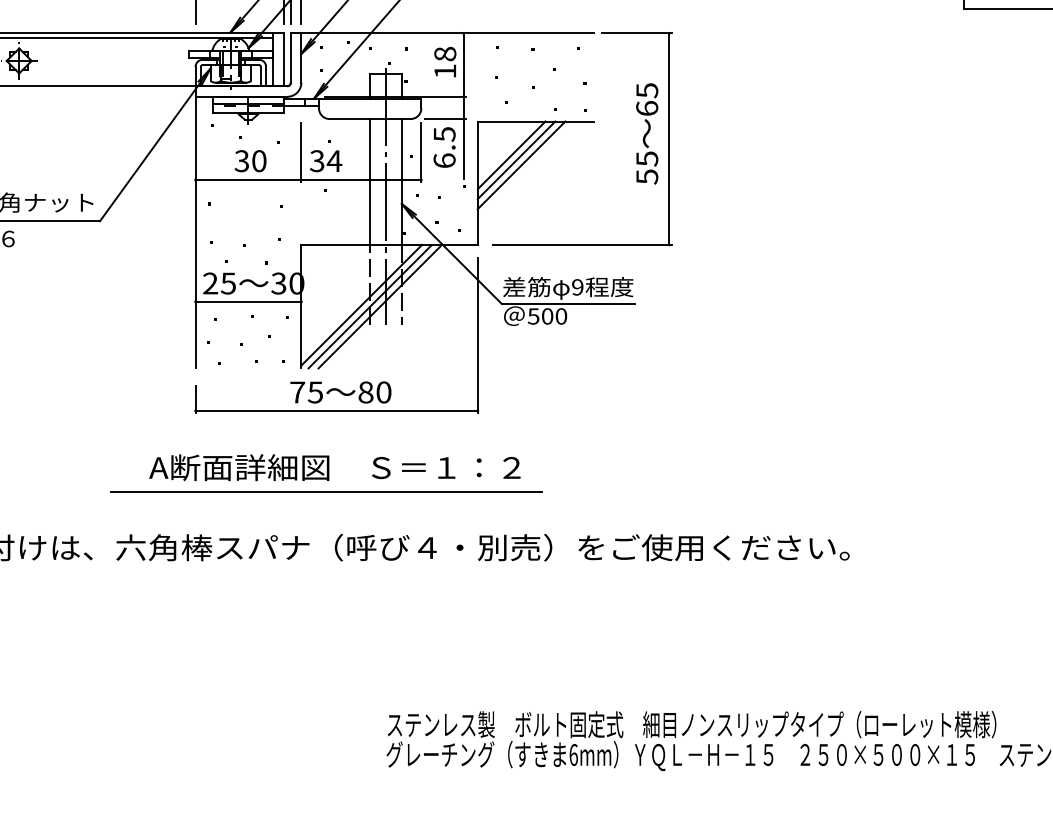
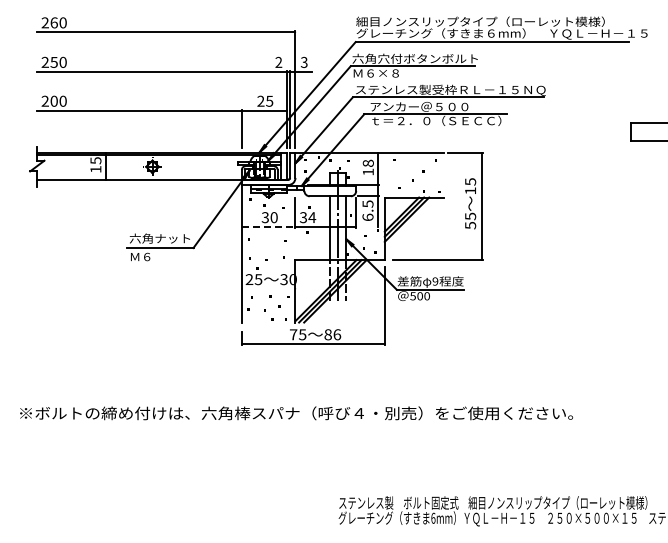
text: (646, 107) -> (470, 190), 65 -> 15
line: (248, 180) -> (268, 227), solid -> dashed
line: (248, 301) -> (268, 288), removed
text: (384, 391) -> (337, 334), 80 -> 86
part: (325, 472) -> (307, 375), removed

